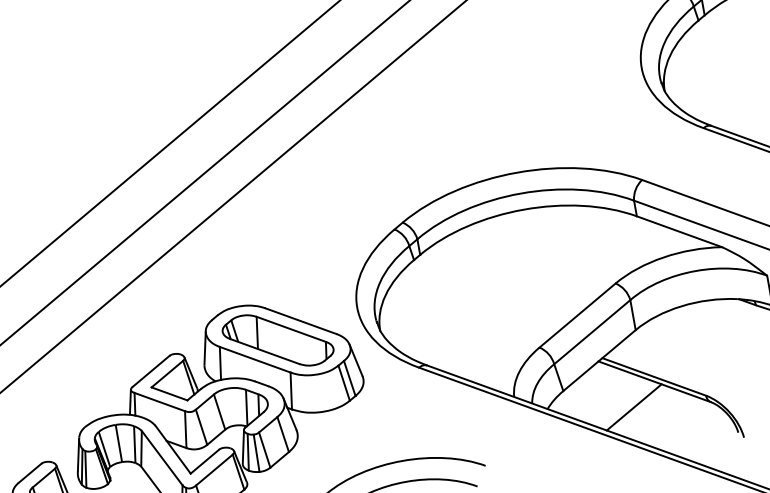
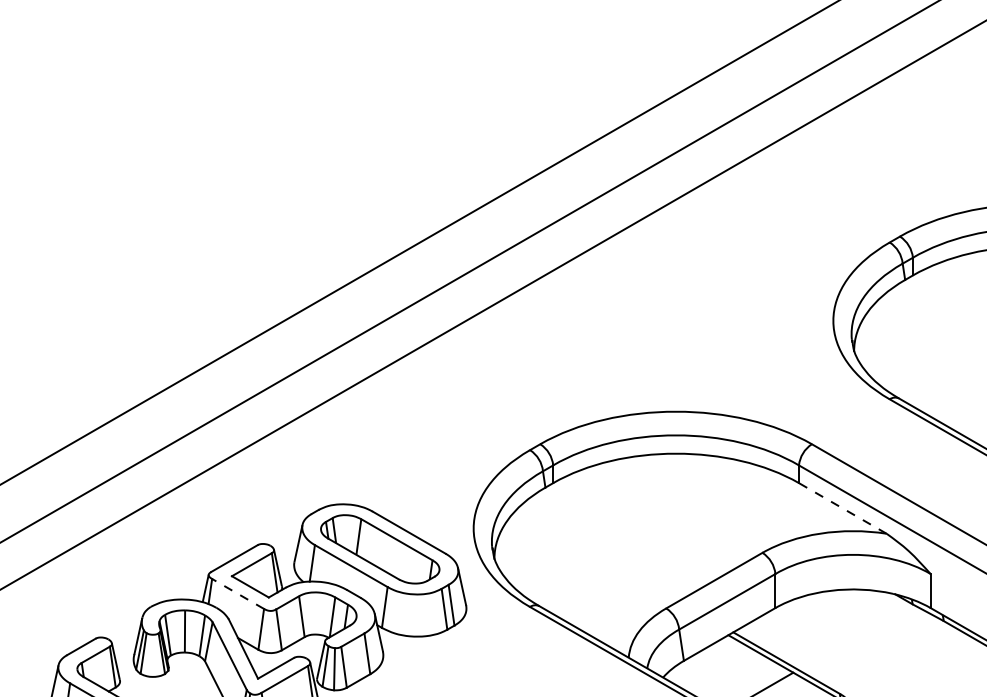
line: (679, 231) -> (842, 508), solid -> dashed
line: (160, 401) -> (238, 593), solid -> dashed

